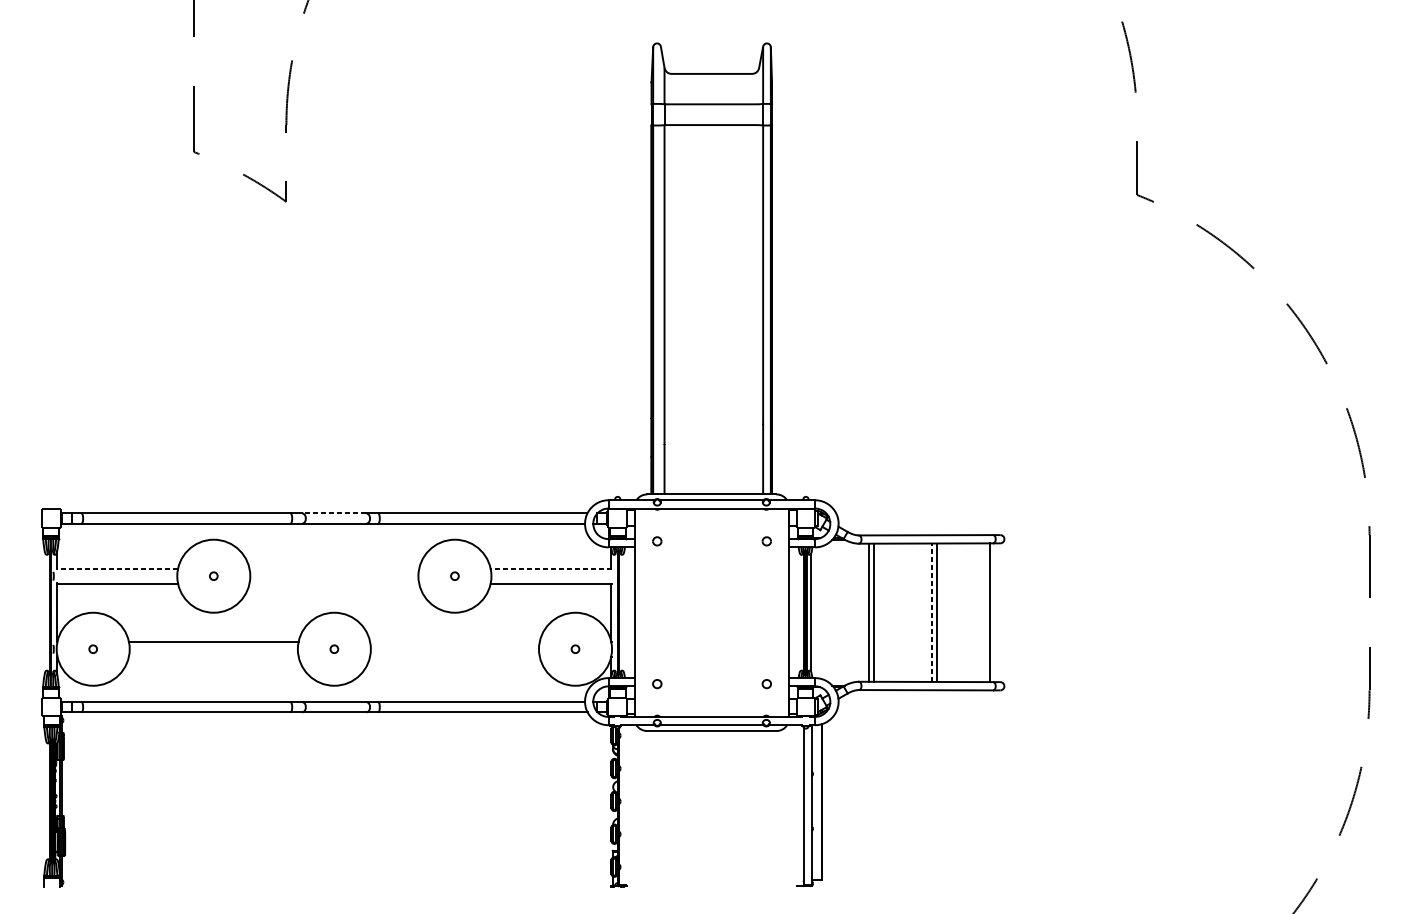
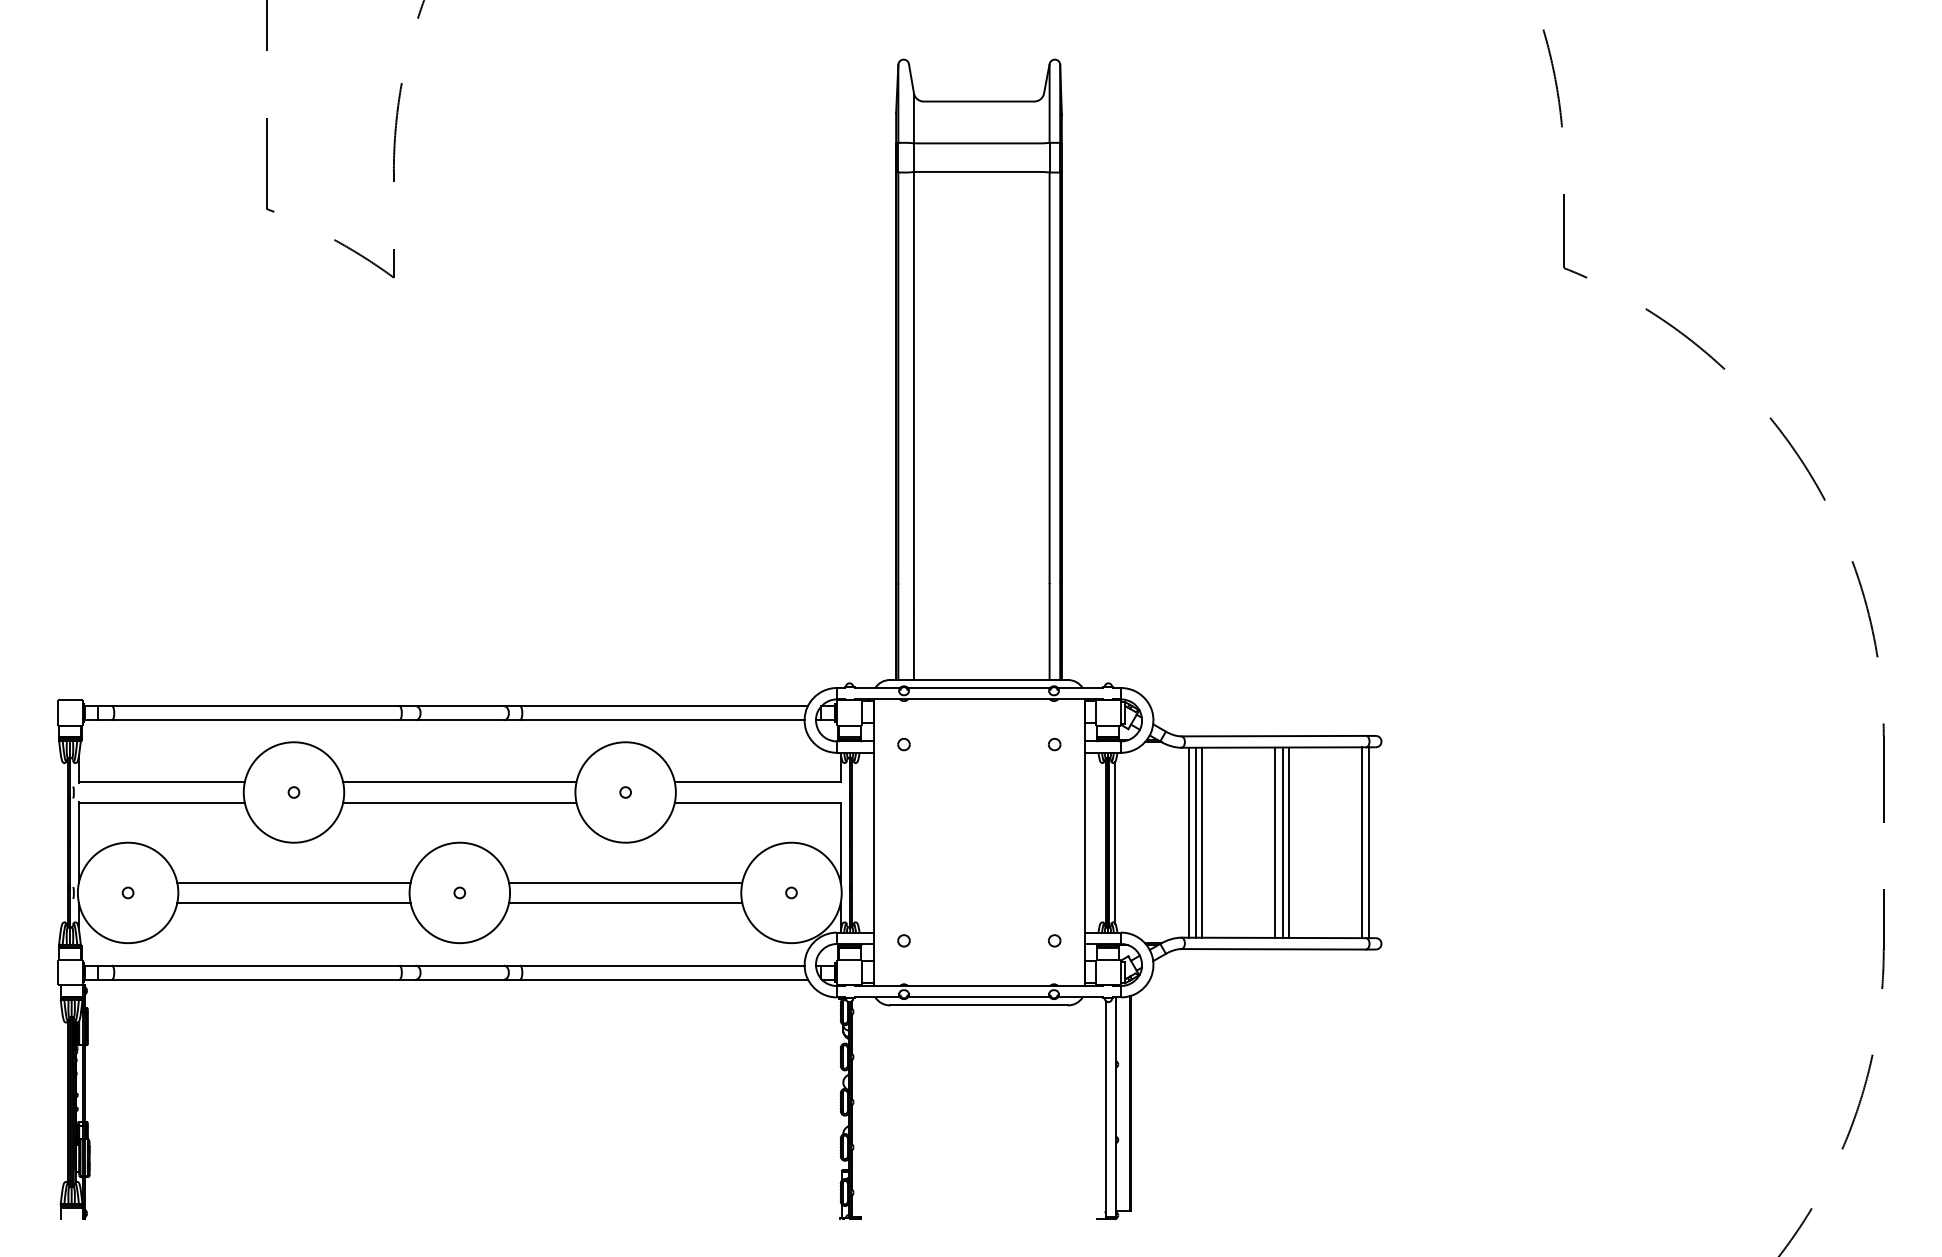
line: (334, 513) -> (459, 706), dashed -> solid
line: (117, 568) -> (161, 782), dashed -> solid
line: (334, 568) -> (459, 782), added
line: (550, 568) -> (757, 782), dashed -> solid
line: (334, 583) -> (459, 802), added
line: (864, 612) -> (1188, 842), added
line: (927, 612) -> (1275, 842), added
line: (932, 612) -> (1282, 842), dashed -> solid
line: (995, 612) -> (1369, 842), added
line: (454, 641) -> (625, 882), added
line: (213, 656) -> (293, 903), added
line: (454, 656) -> (625, 903), added

